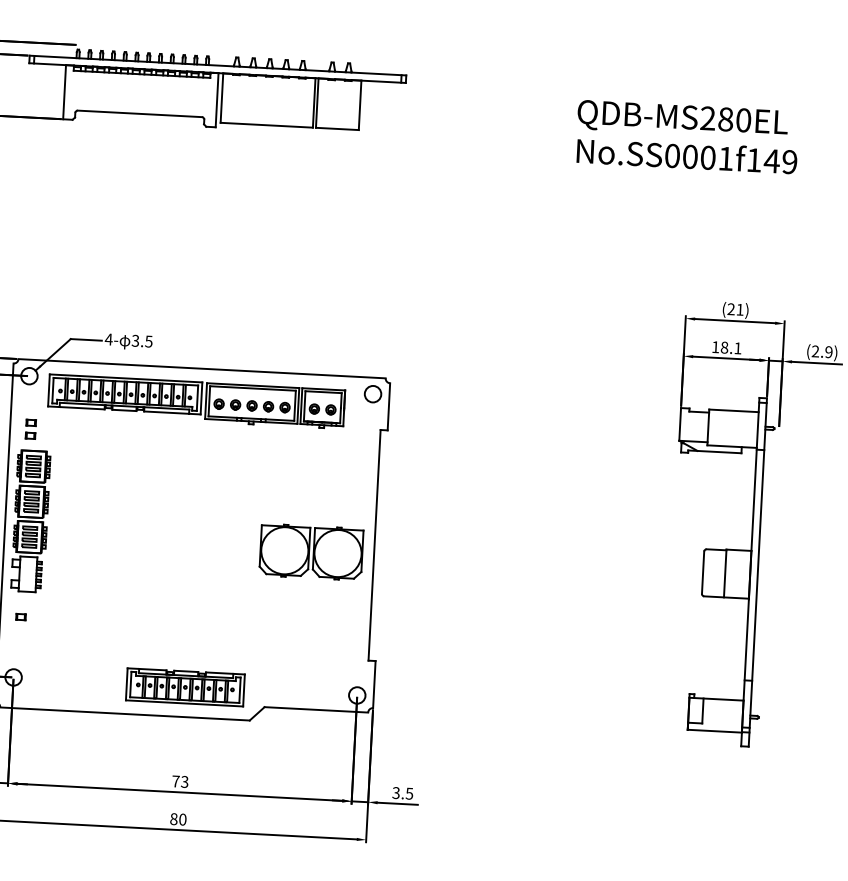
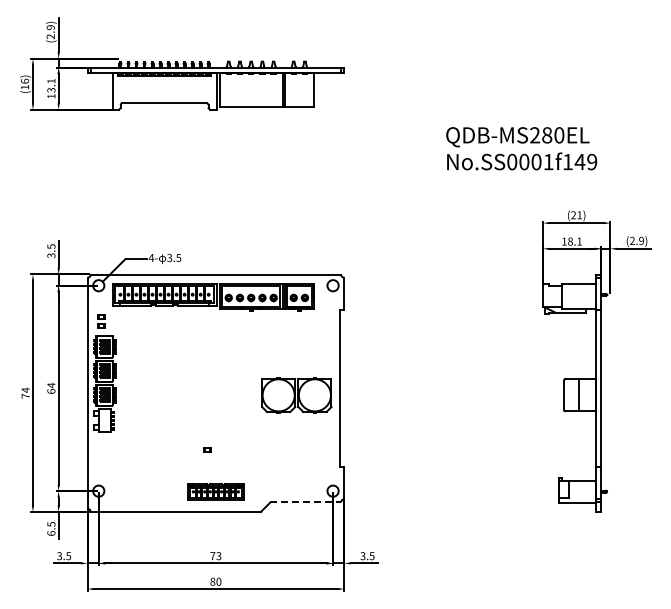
text: (687, 136) -> (521, 148), moved
part: (20, 616) -> (207, 449), moved
part: (184, 686) -> (215, 491), size x0.7
line: (317, 710) -> (306, 502), solid -> dashed

